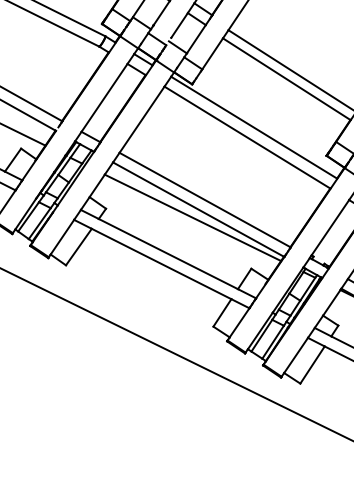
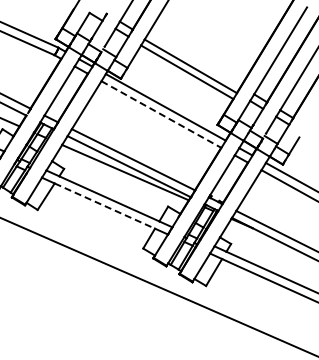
line: (247, 137) -> (161, 114), solid -> dashed
line: (162, 264) -> (105, 206), solid -> dashed

